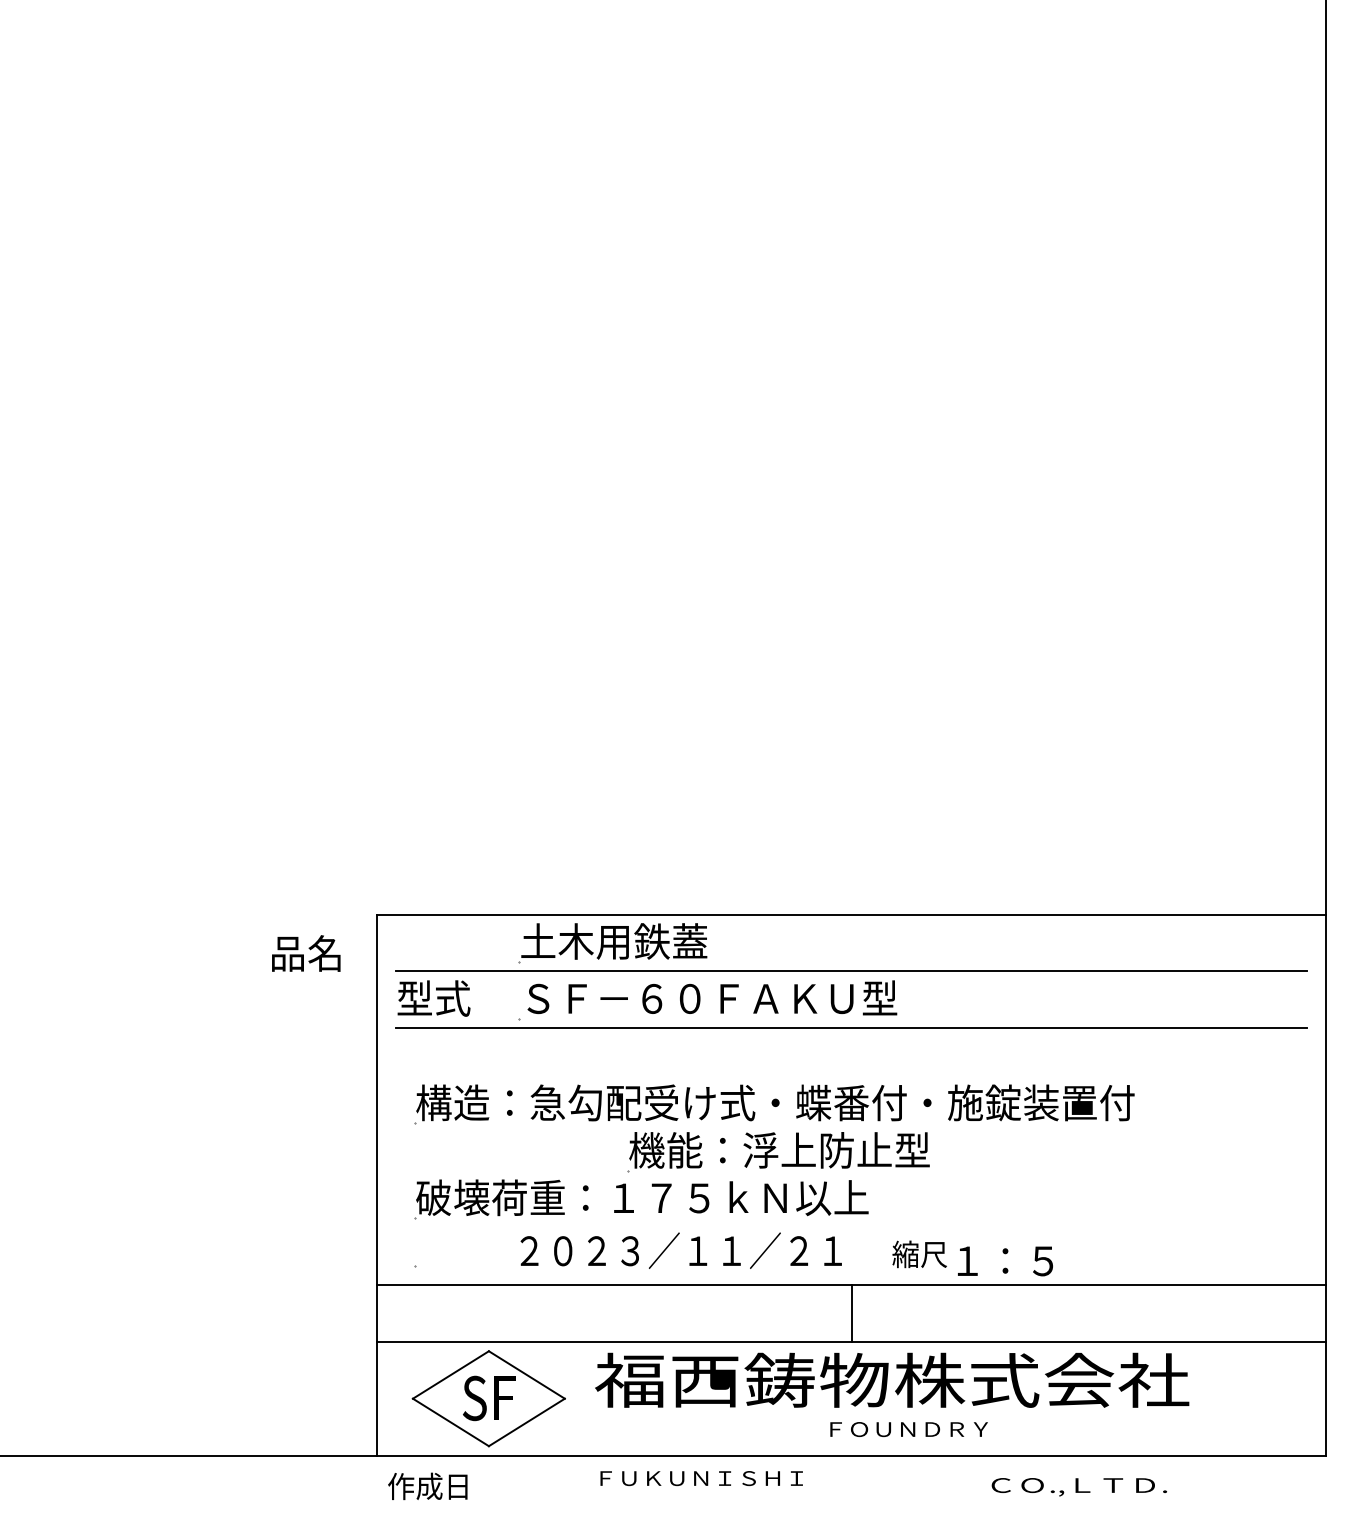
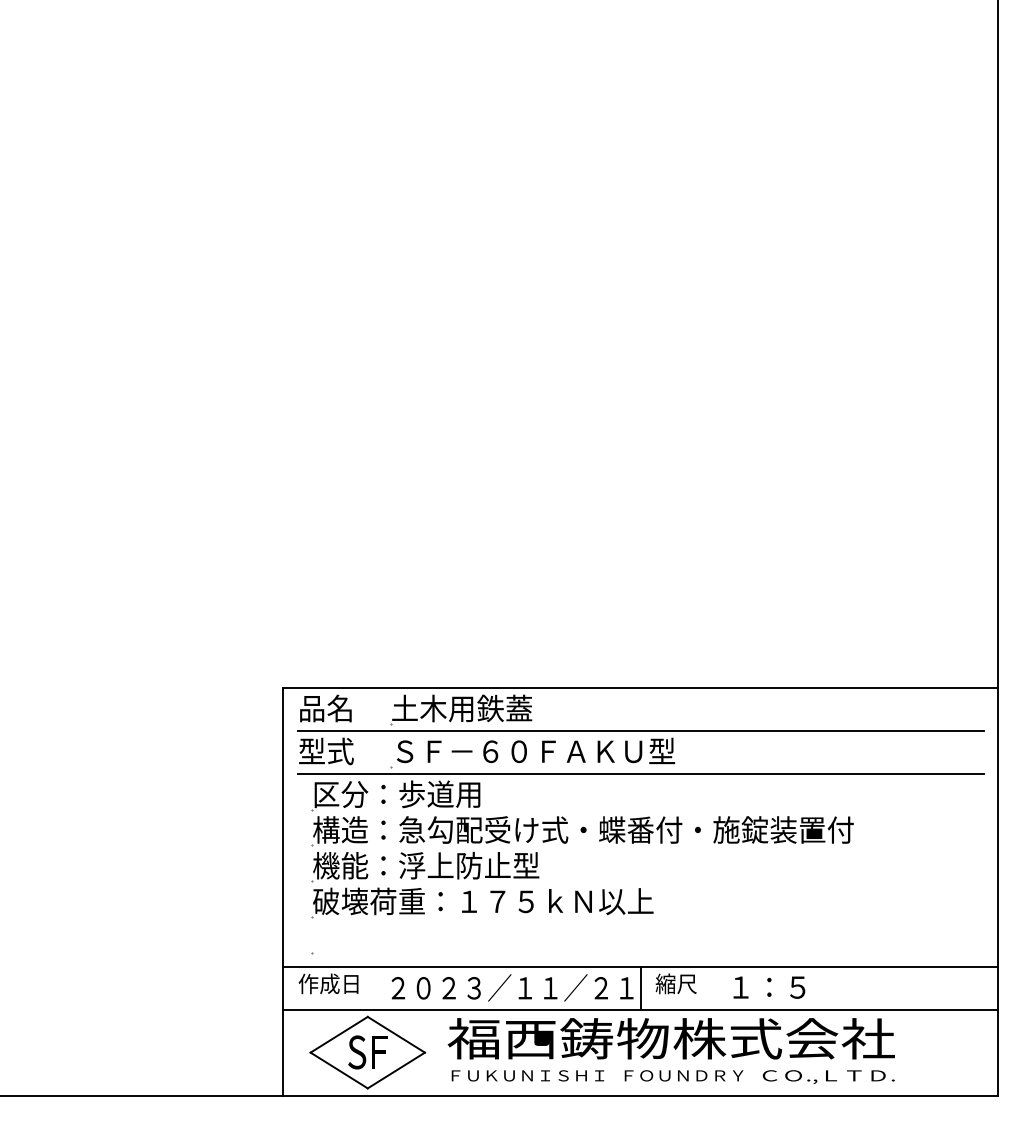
text: (306, 953) -> (326, 708), moved
part: (531, 1061) -> (399, 798), added
part: (778, 1152) -> (425, 867), moved
text: (680, 1250) -> (511, 987), moved
text: (919, 1254) -> (676, 983), moved
text: (1005, 1261) -> (769, 987), moved
text: (701, 1478) -> (527, 1075), moved
text: (427, 1486) -> (328, 983), moved
text: (1078, 1487) -> (828, 1077), moved

